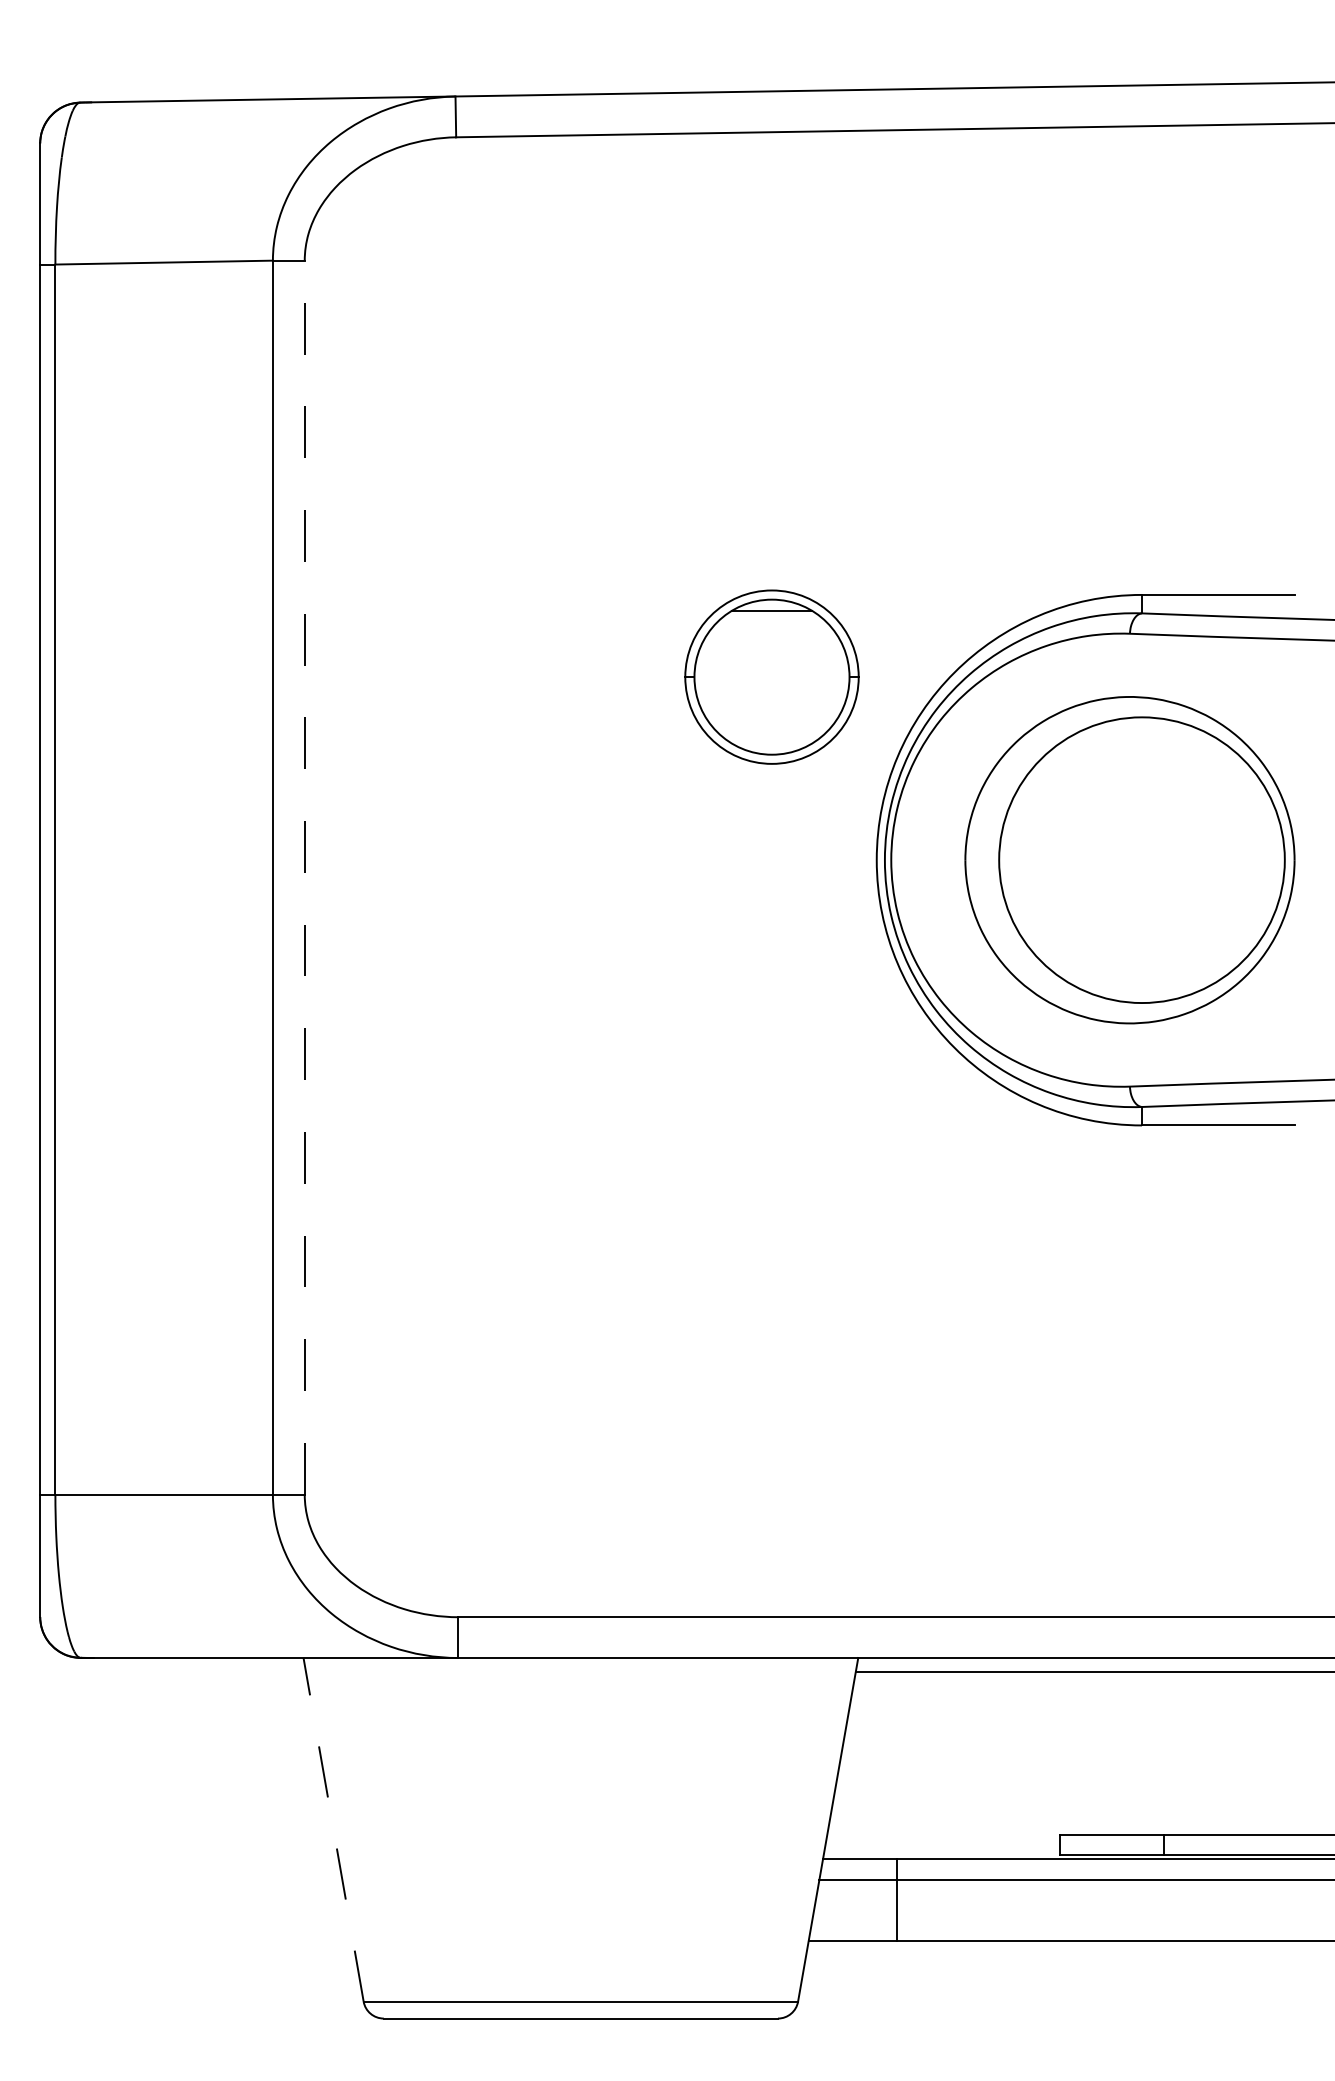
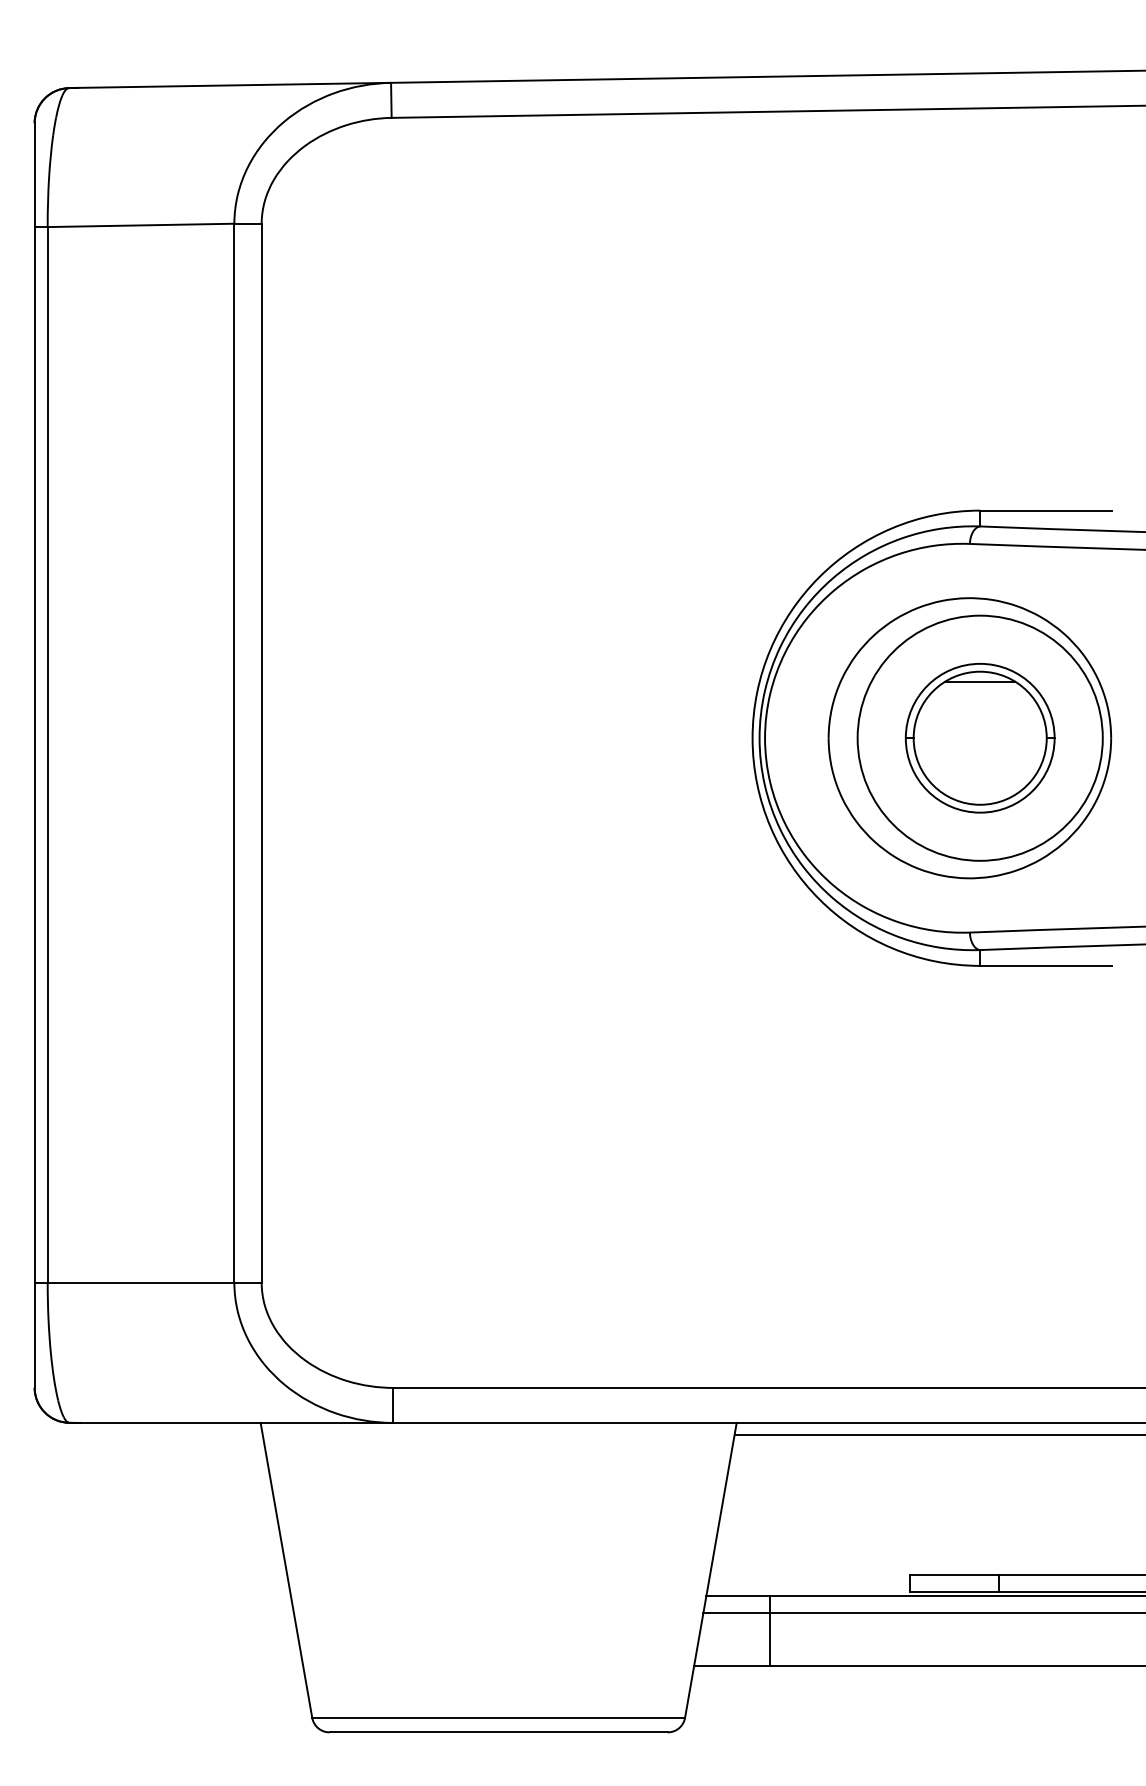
part: (771, 676) -> (979, 737), moved
line: (304, 877) -> (261, 753), dashed -> solid
line: (333, 1829) -> (286, 1570), dashed -> solid

